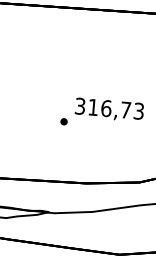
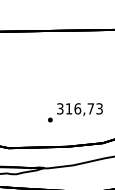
text: (102, 113) -> (75, 112), moved

